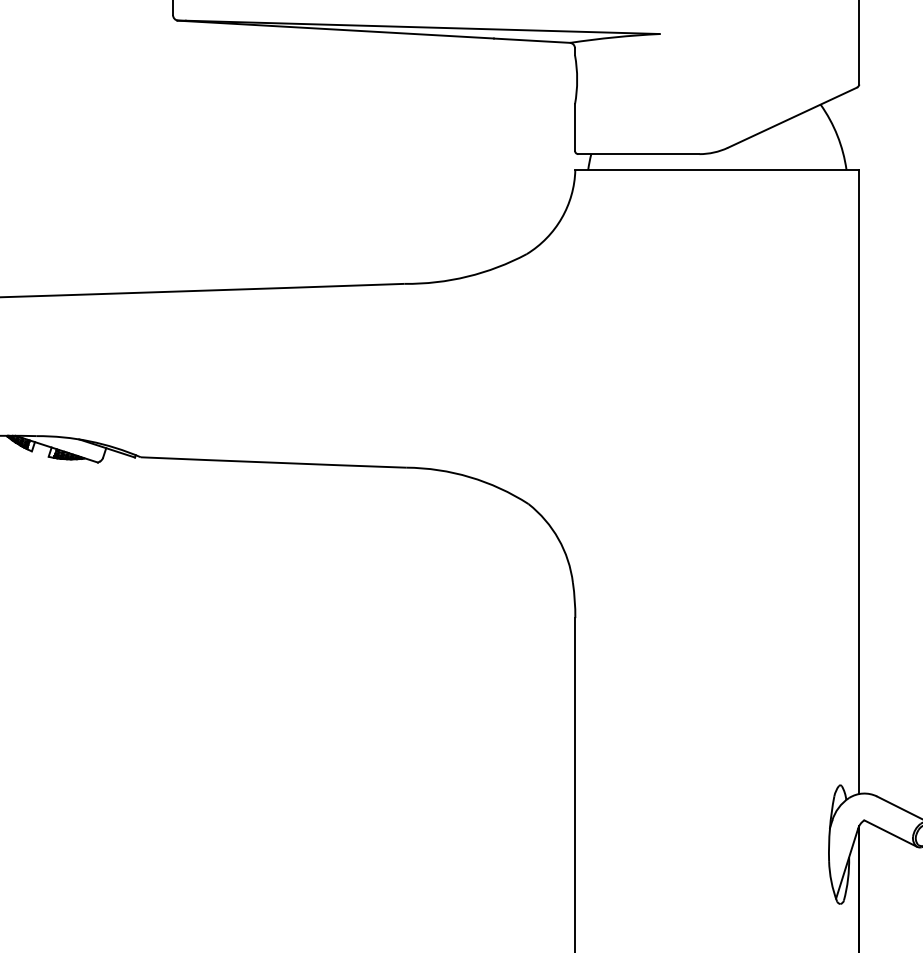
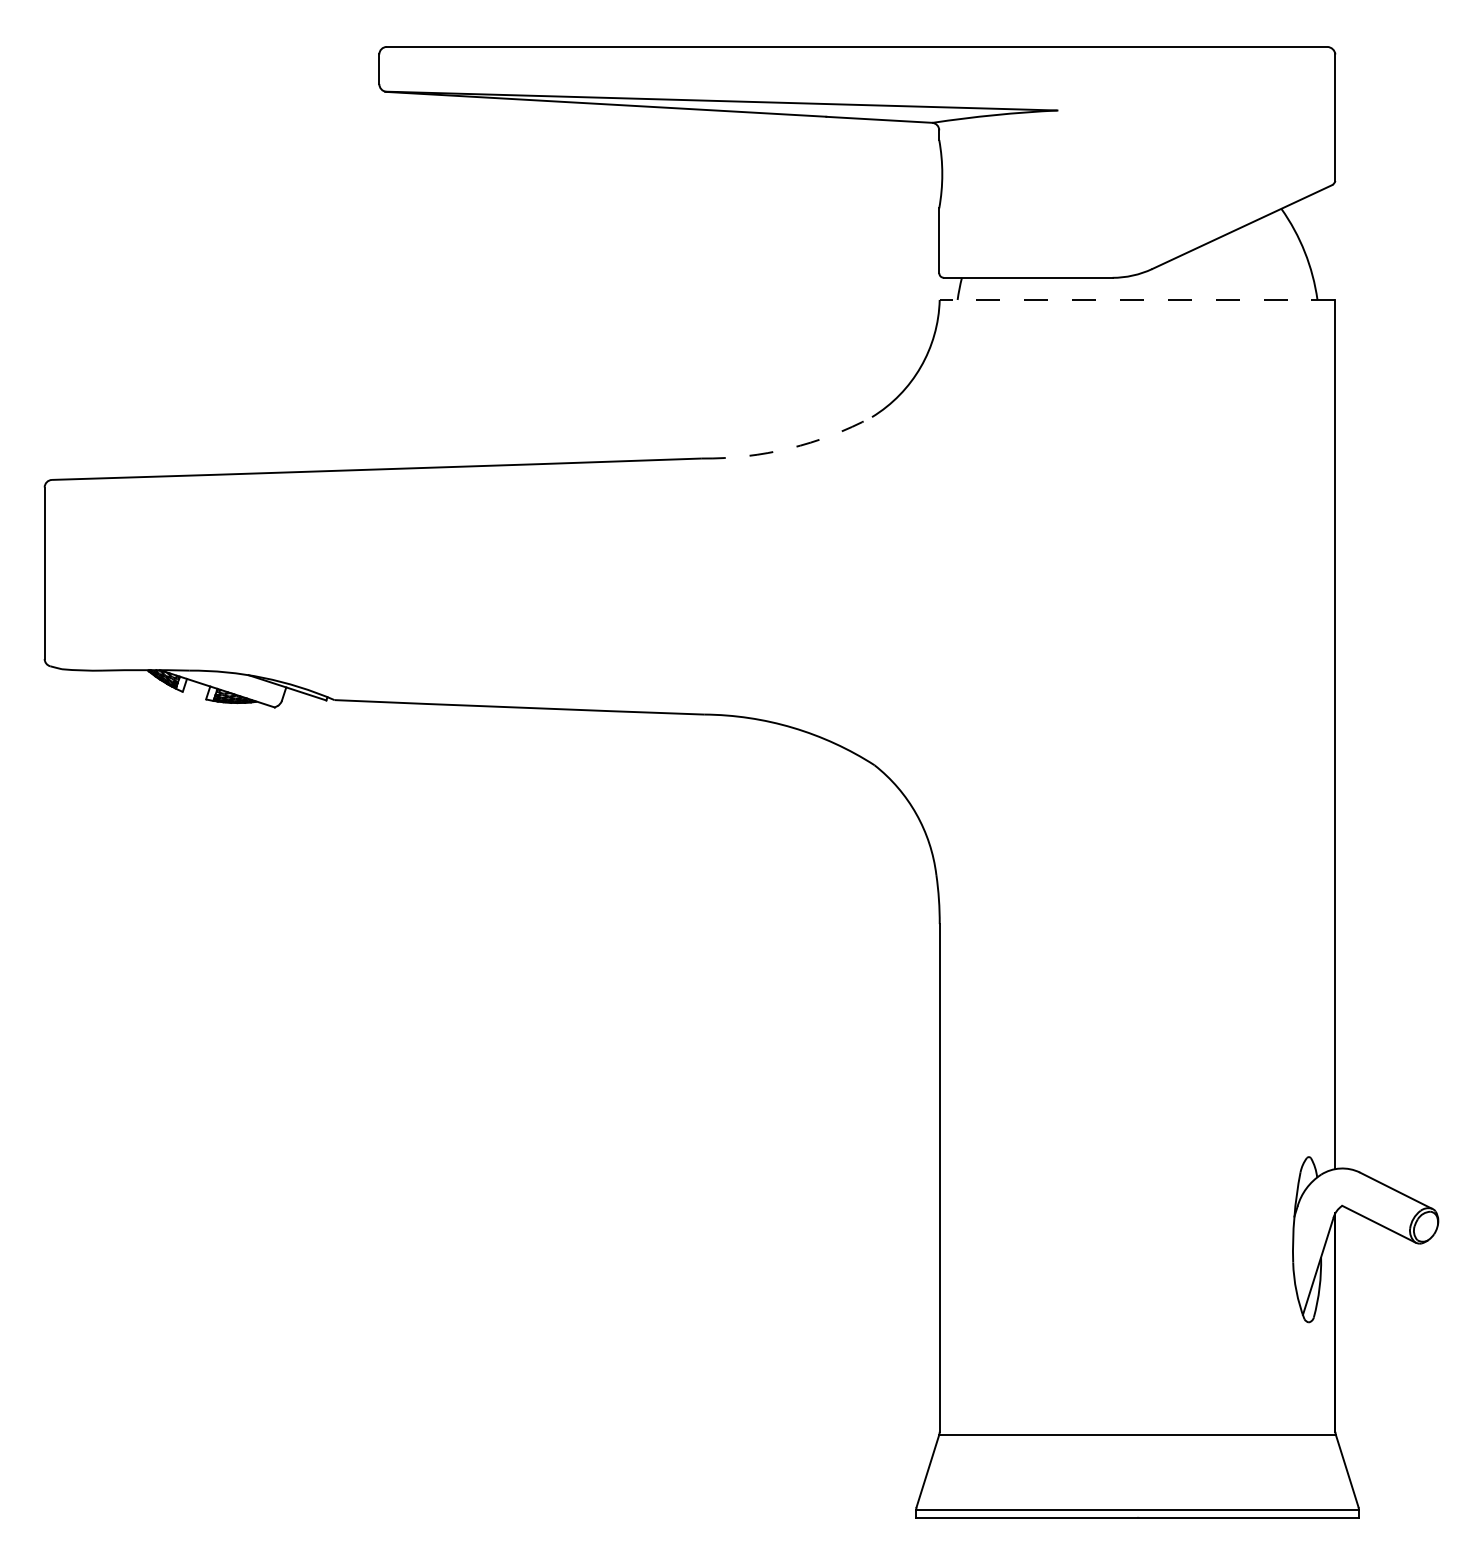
line: (717, 169) -> (1137, 299), solid -> dashed
arc: (467, 276) -> (789, 448), solid -> dashed

